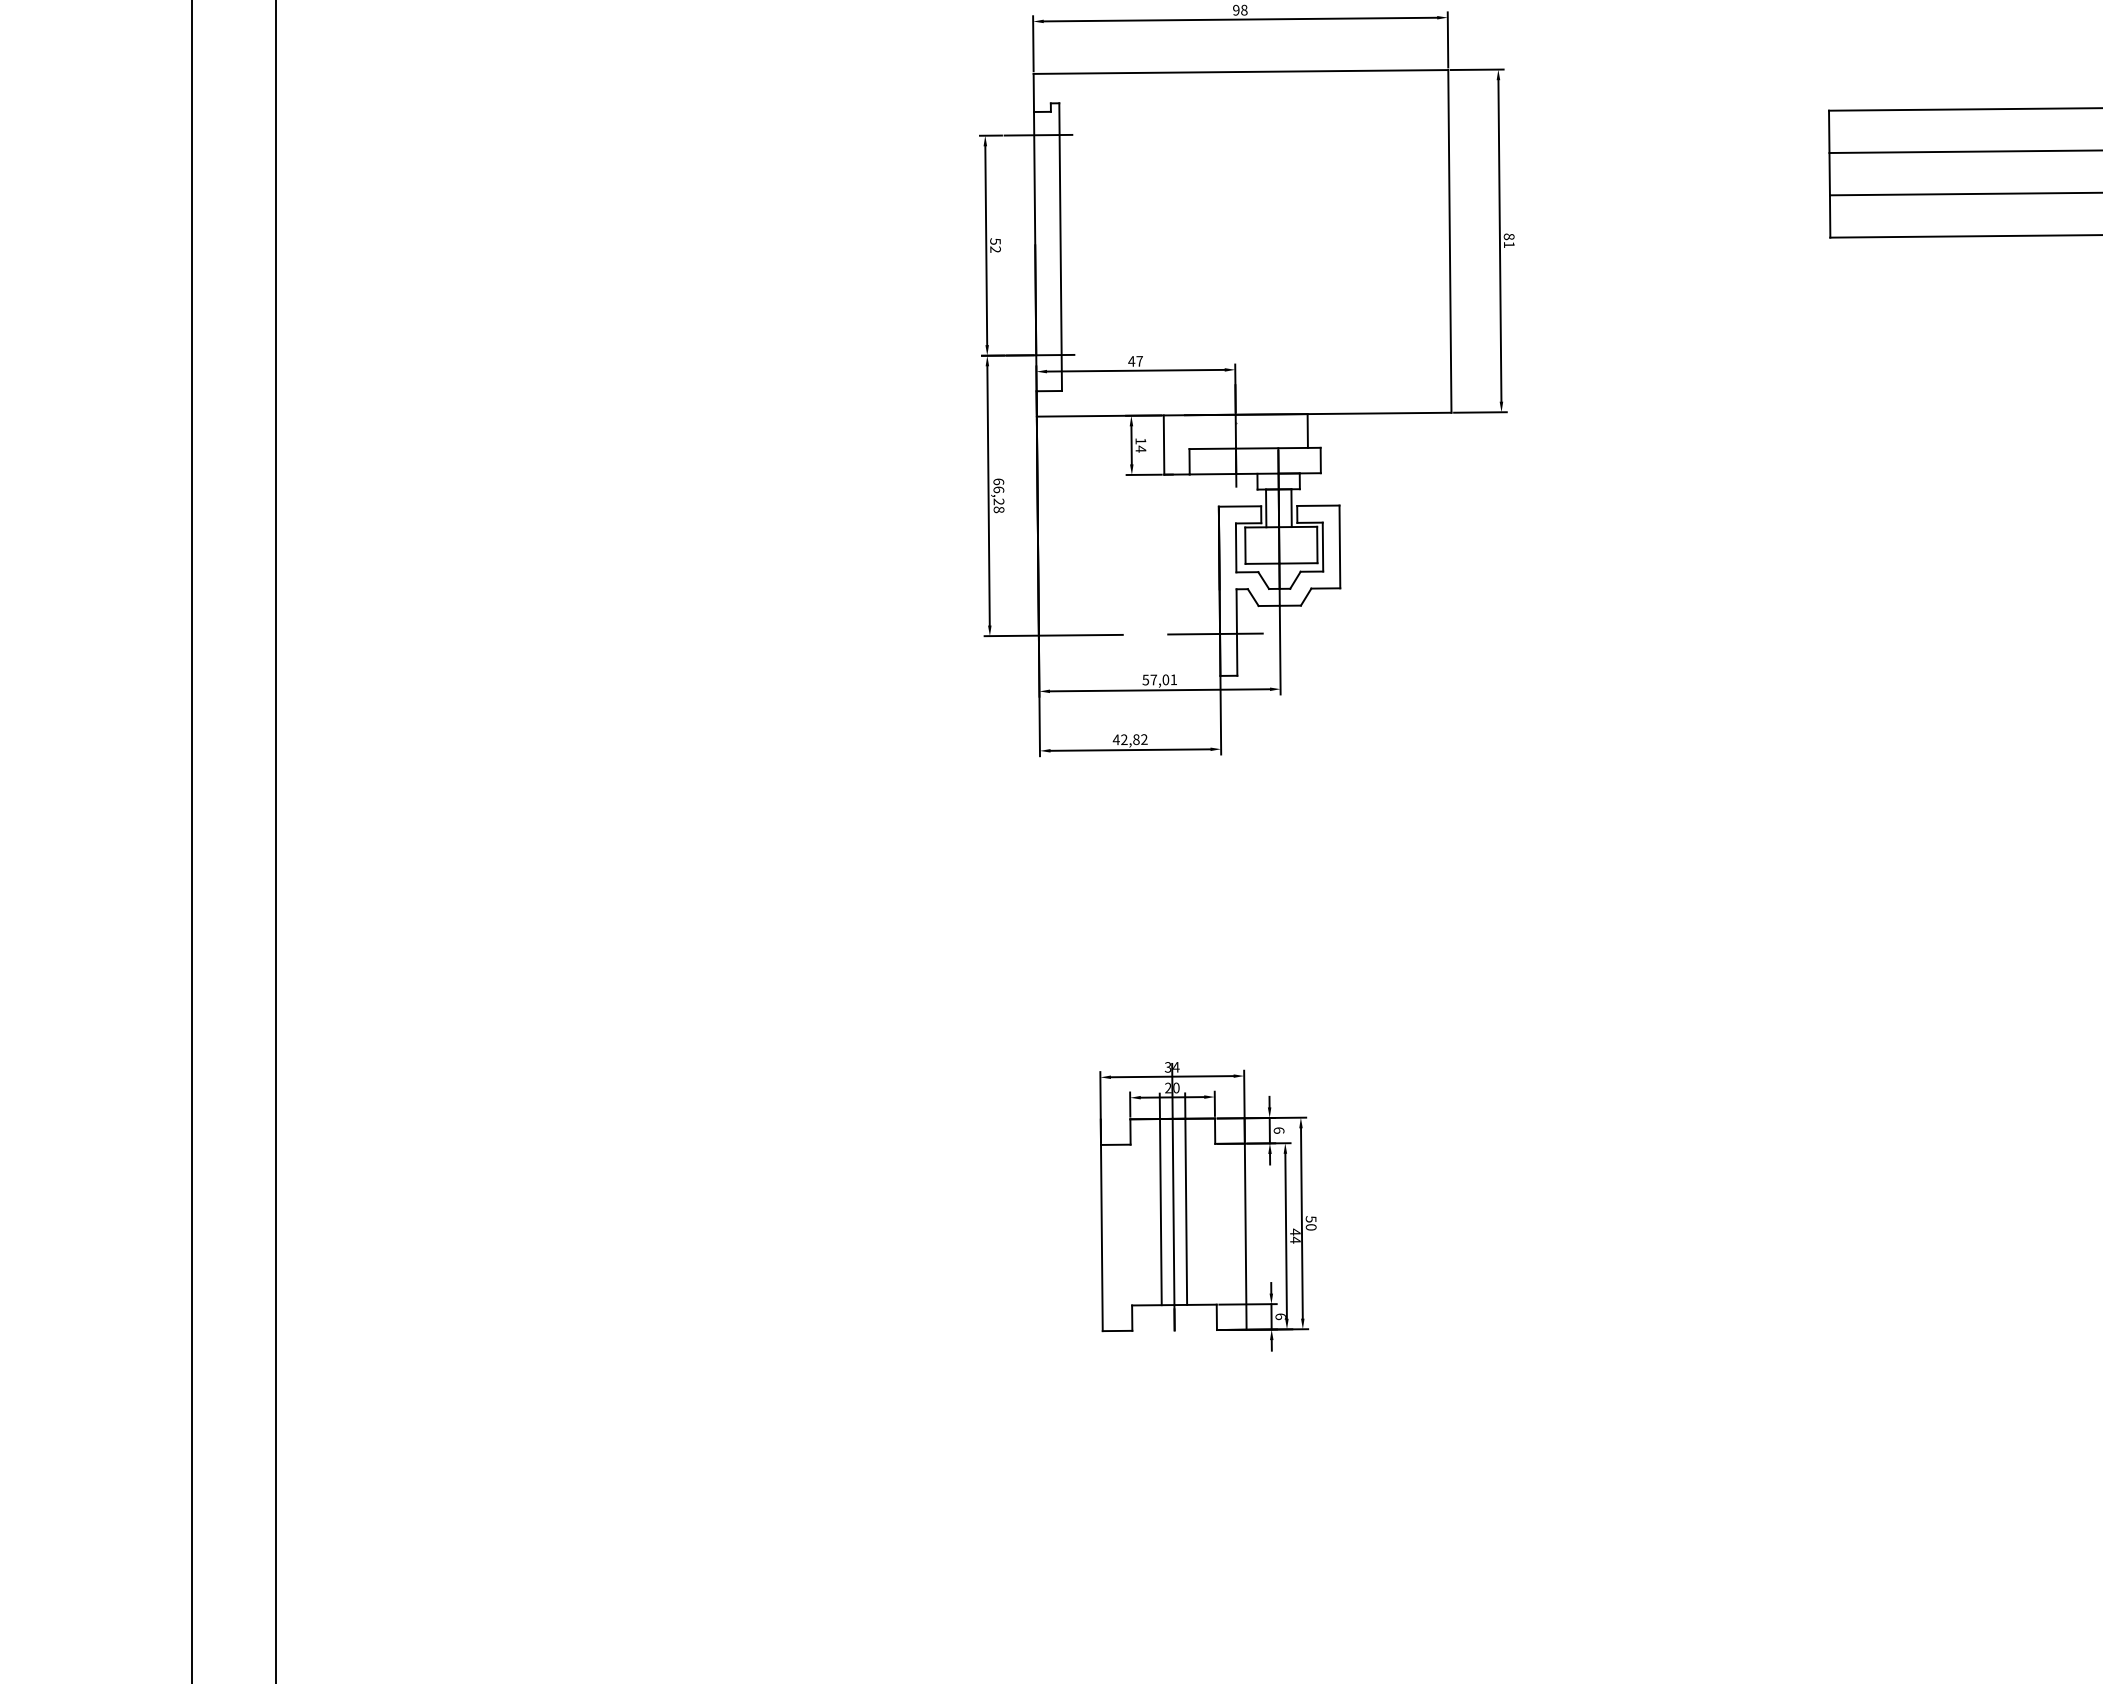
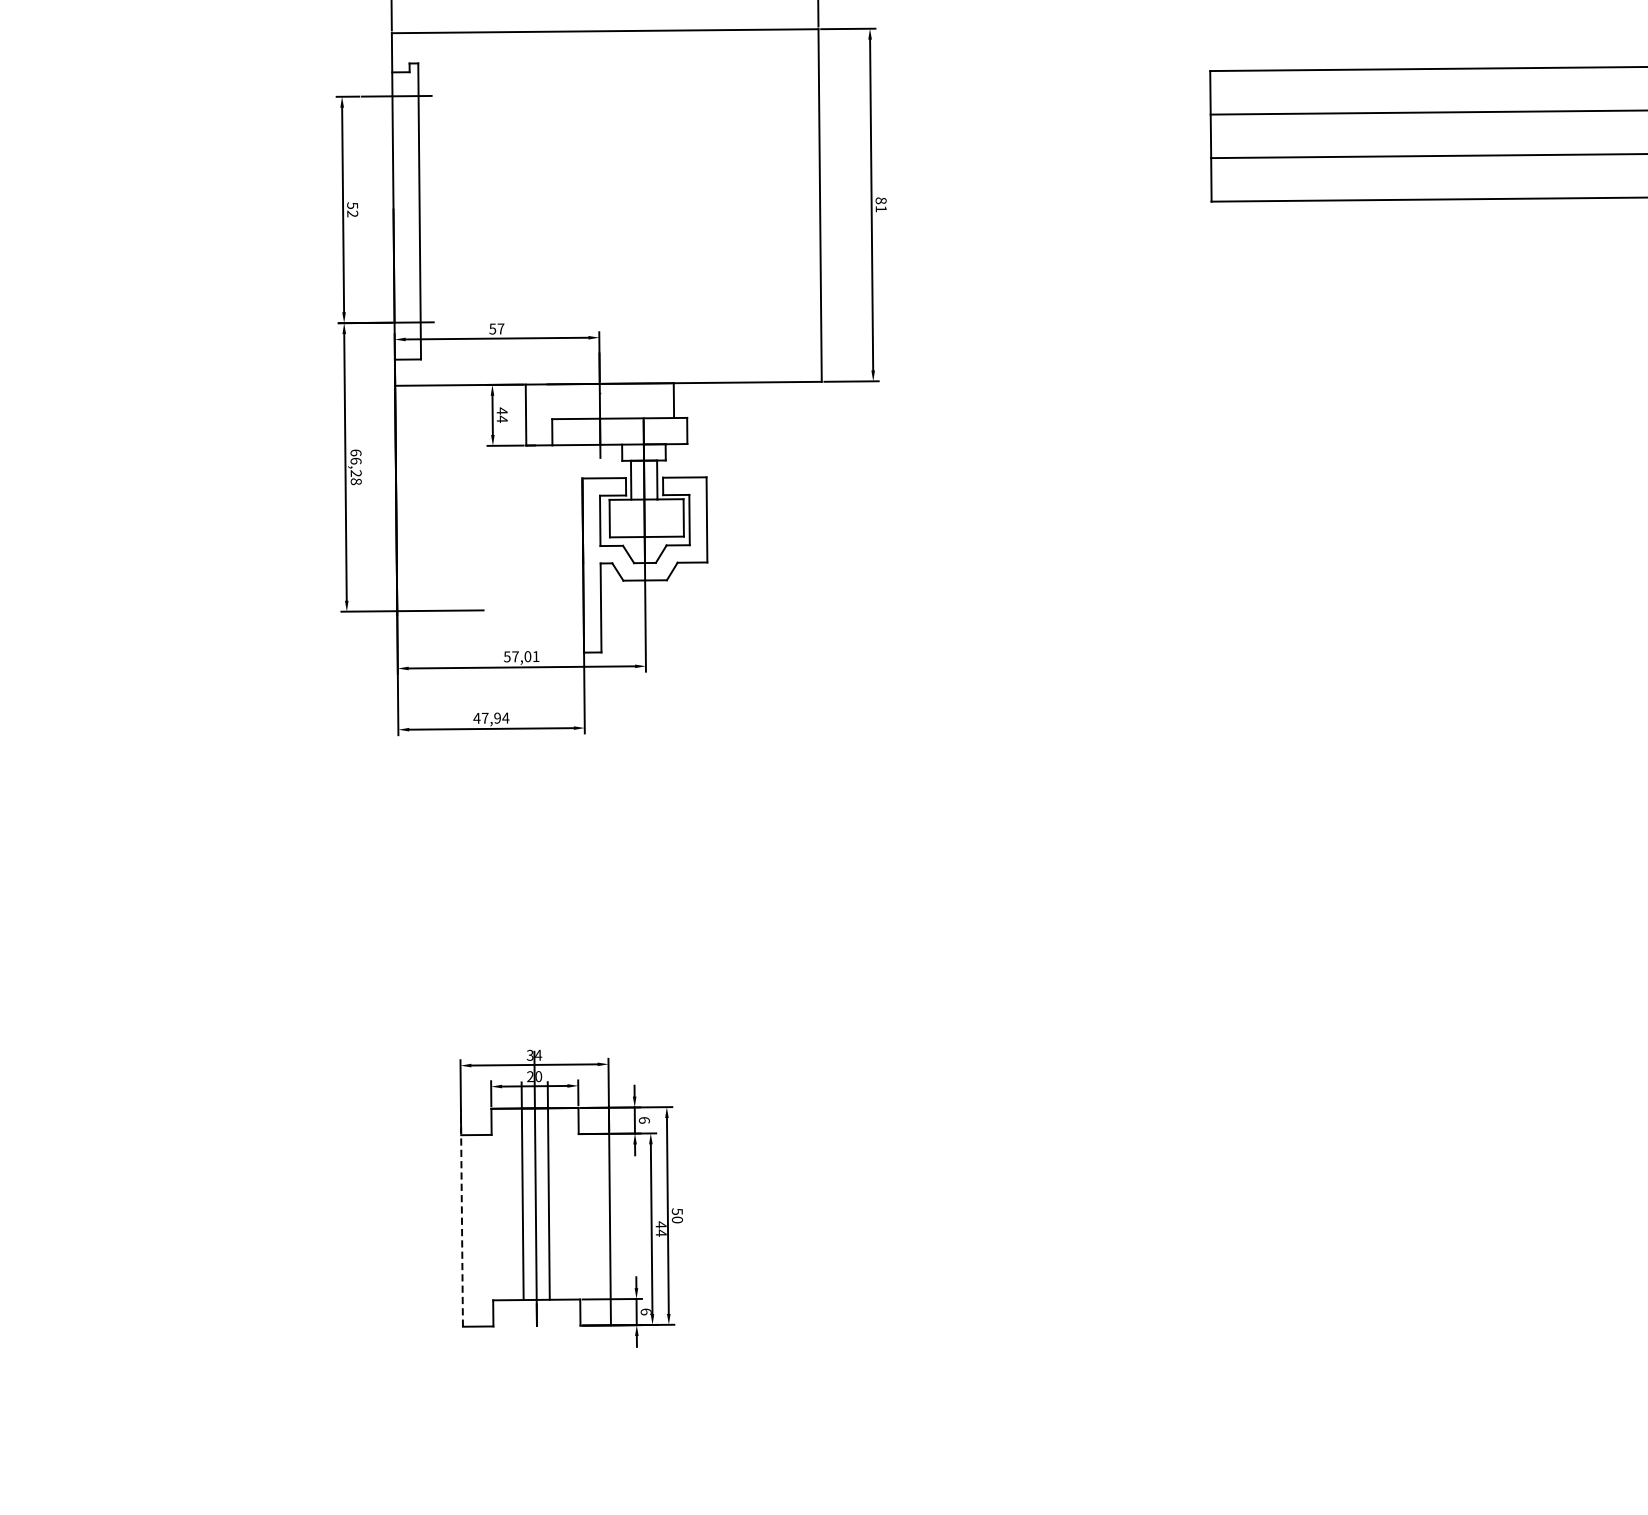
text: (1131, 361) -> (492, 329), 47 -> 57
text: (1140, 440) -> (501, 410), 14 -> 44
line: (1215, 633) -> (578, 608), removed
text: (1134, 739) -> (495, 718), 42,82 -> 47,94
line: (1101, 1225) -> (461, 1218), solid -> dashed

